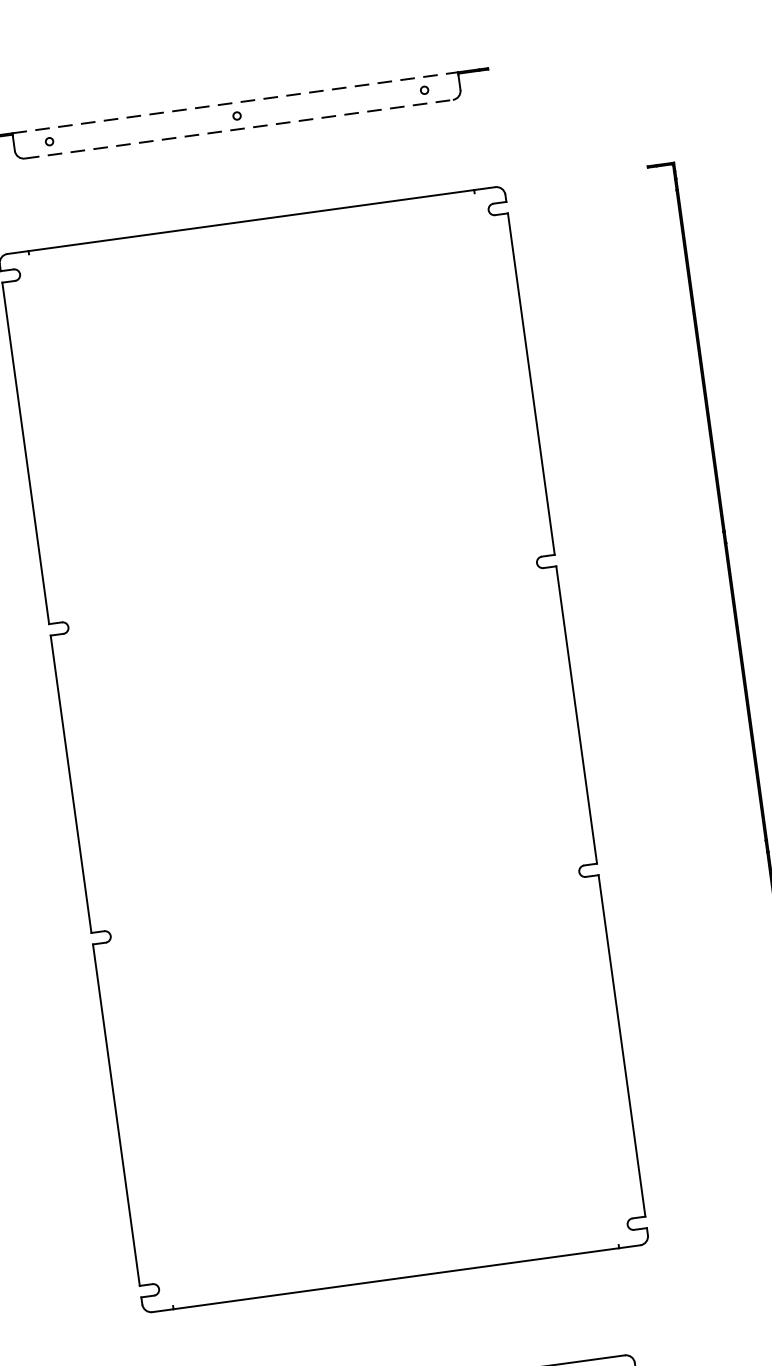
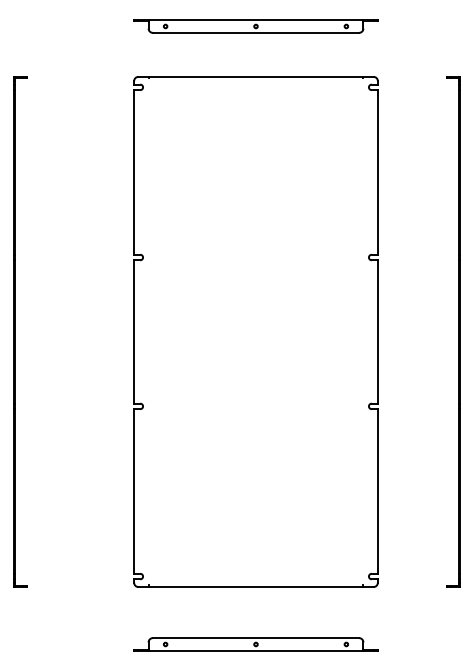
line: (236, 103) -> (256, 20), dashed -> solid
line: (239, 128) -> (256, 32), dashed -> solid

